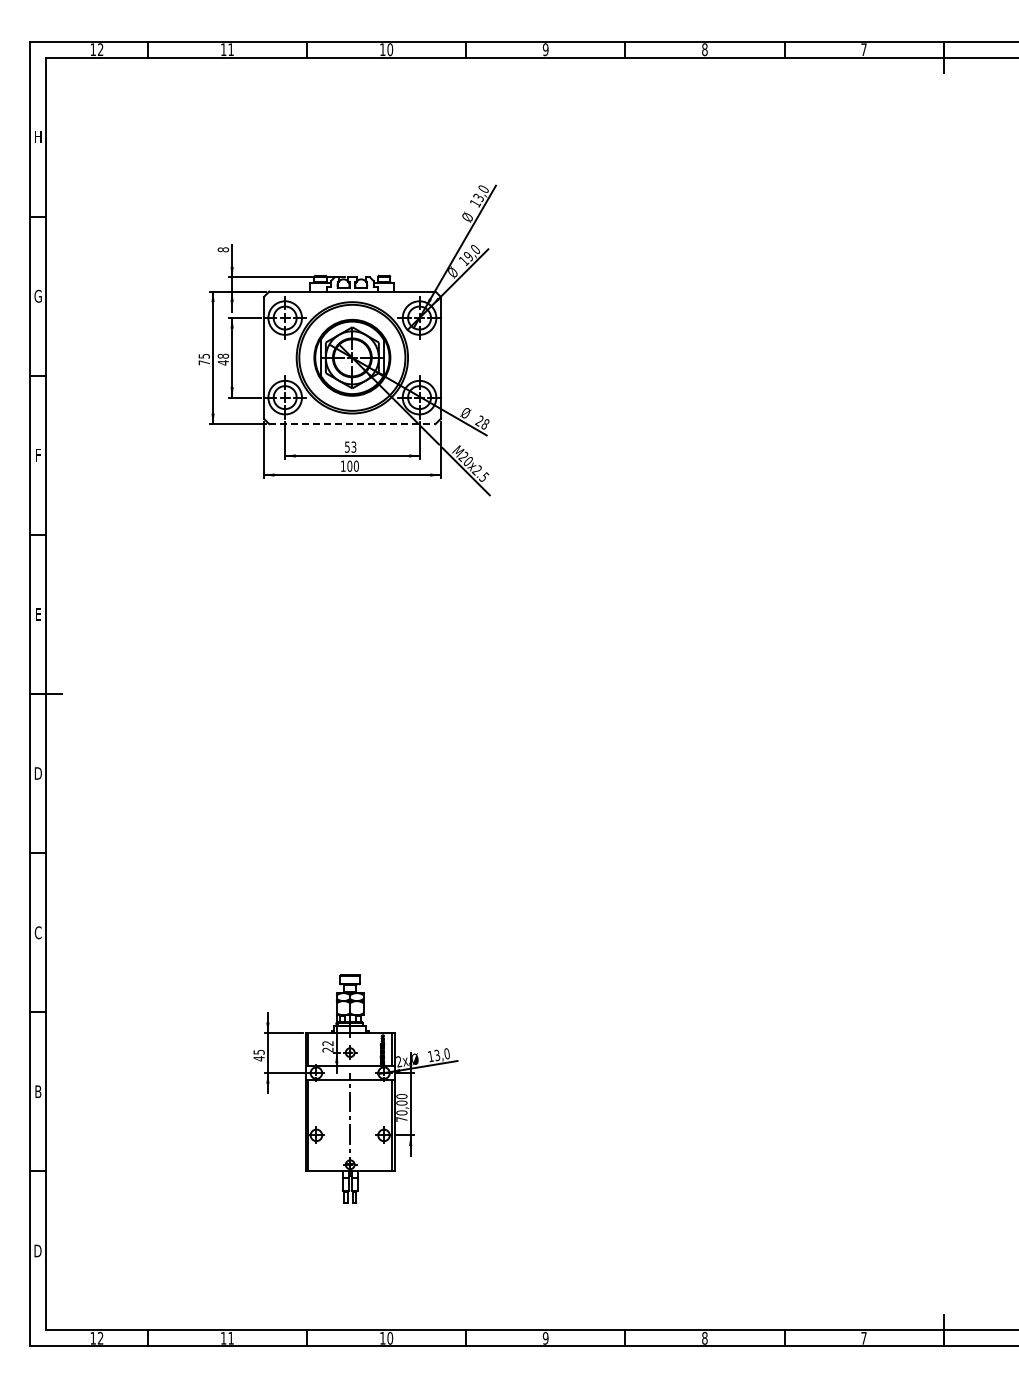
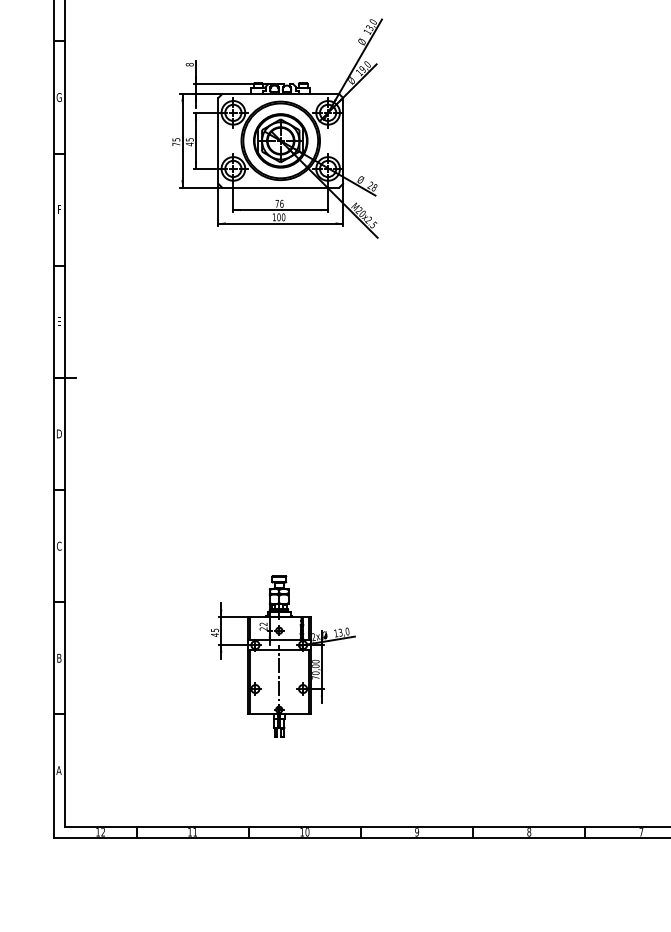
text: (222, 355) -> (189, 139), 48 -> 45
line: (352, 424) -> (280, 187), dashed -> solid
text: (350, 446) -> (279, 203), 53 -> 76
text: (37, 1250) -> (58, 770), D -> A

